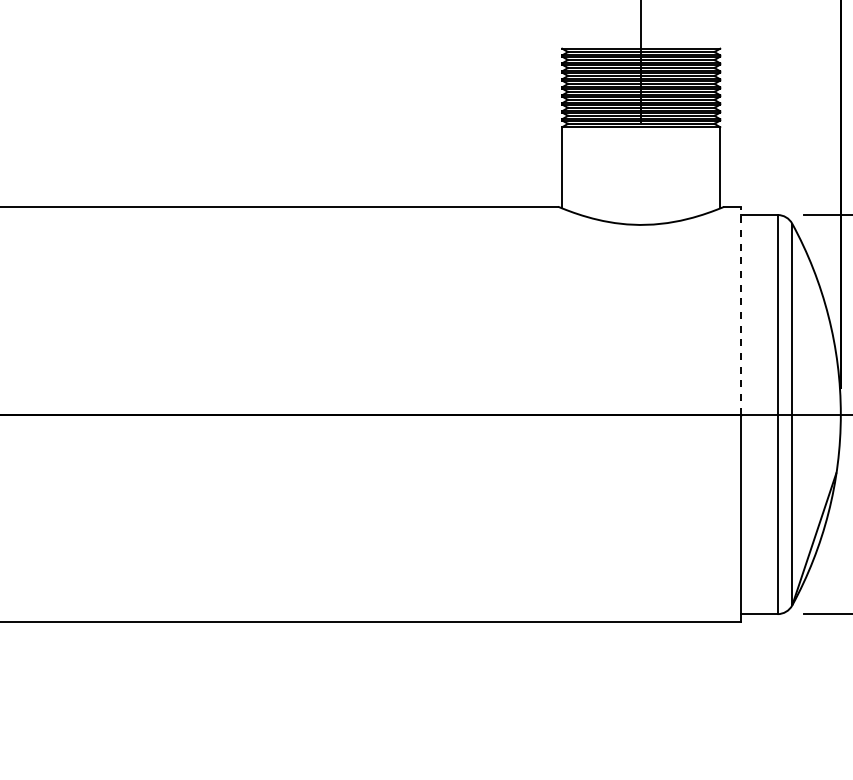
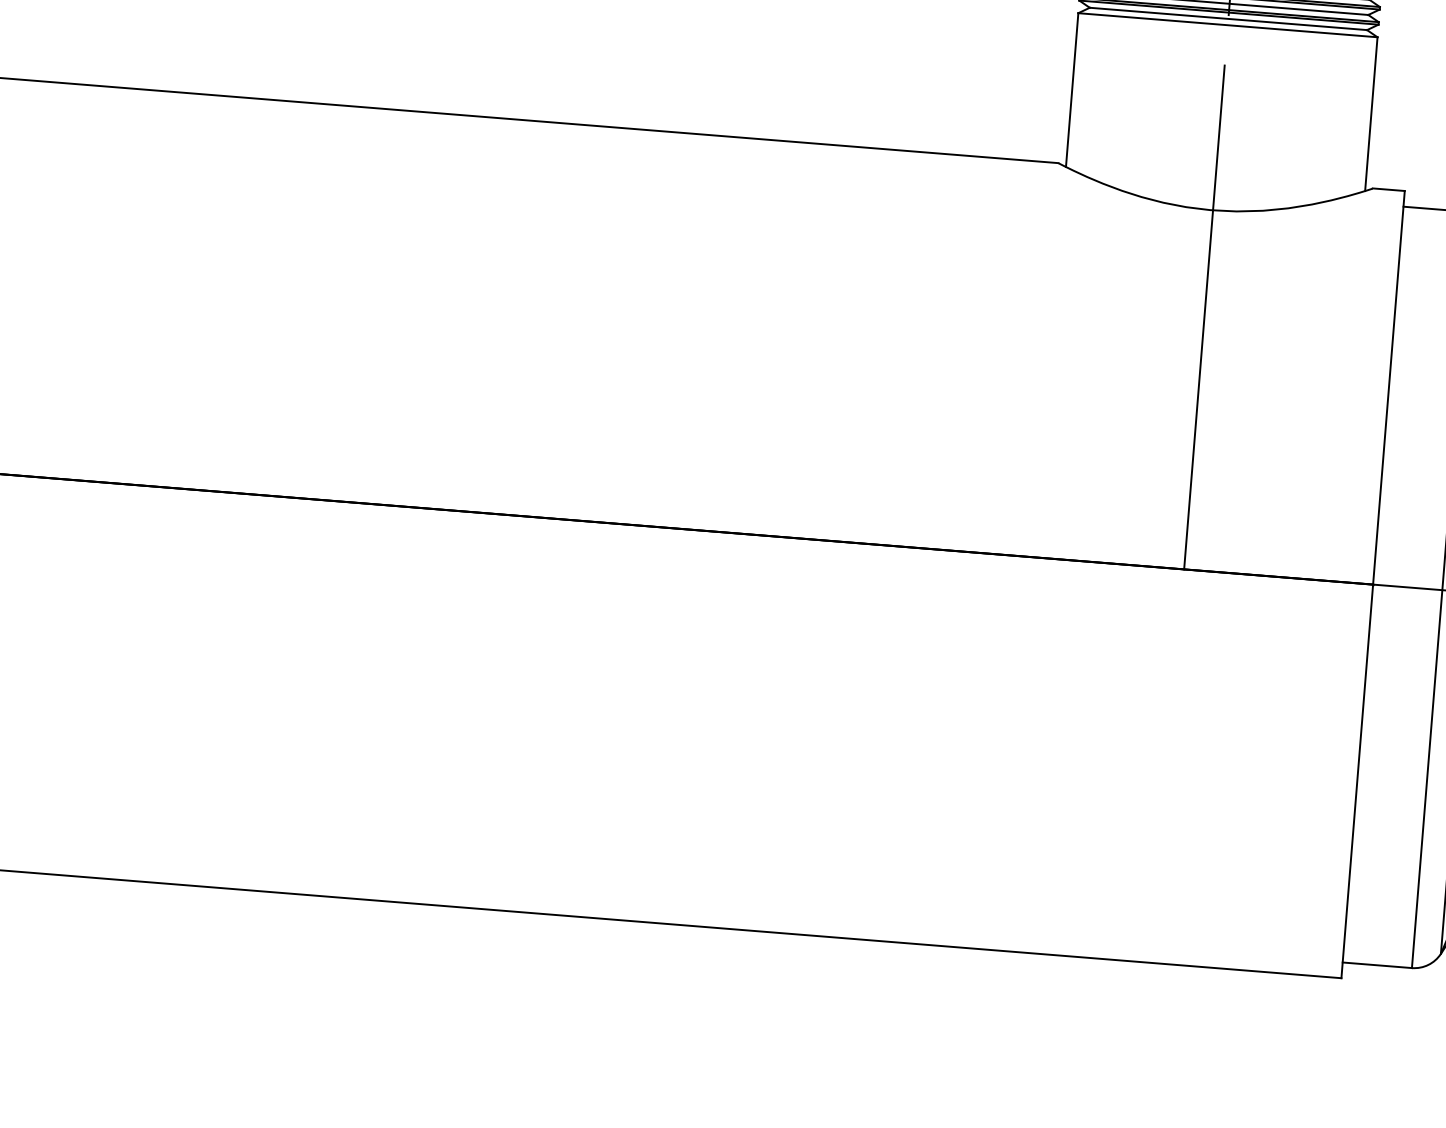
line: (641, 281) -> (1204, 317), added
line: (741, 310) -> (1389, 387), dashed -> solid

